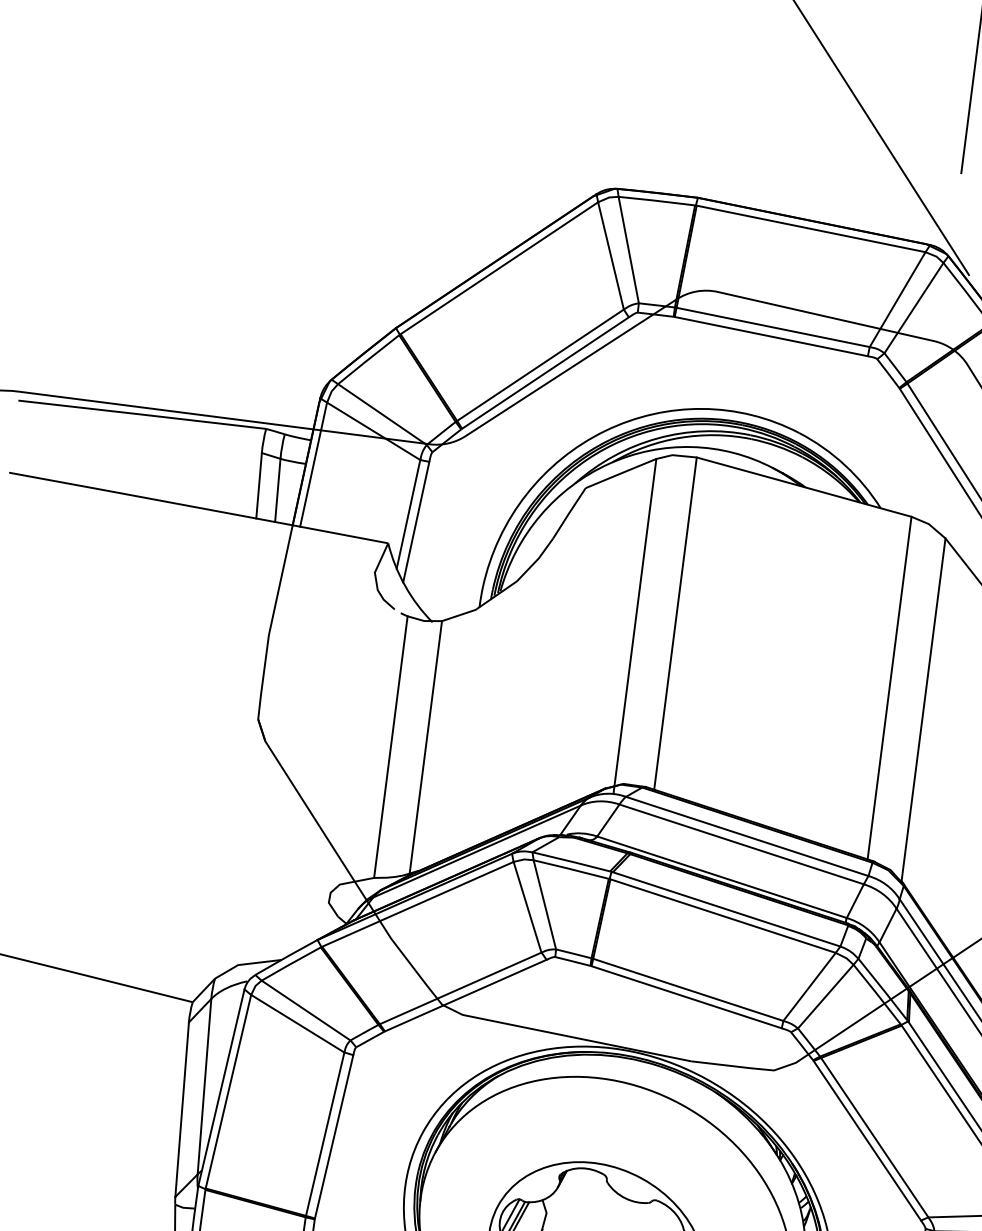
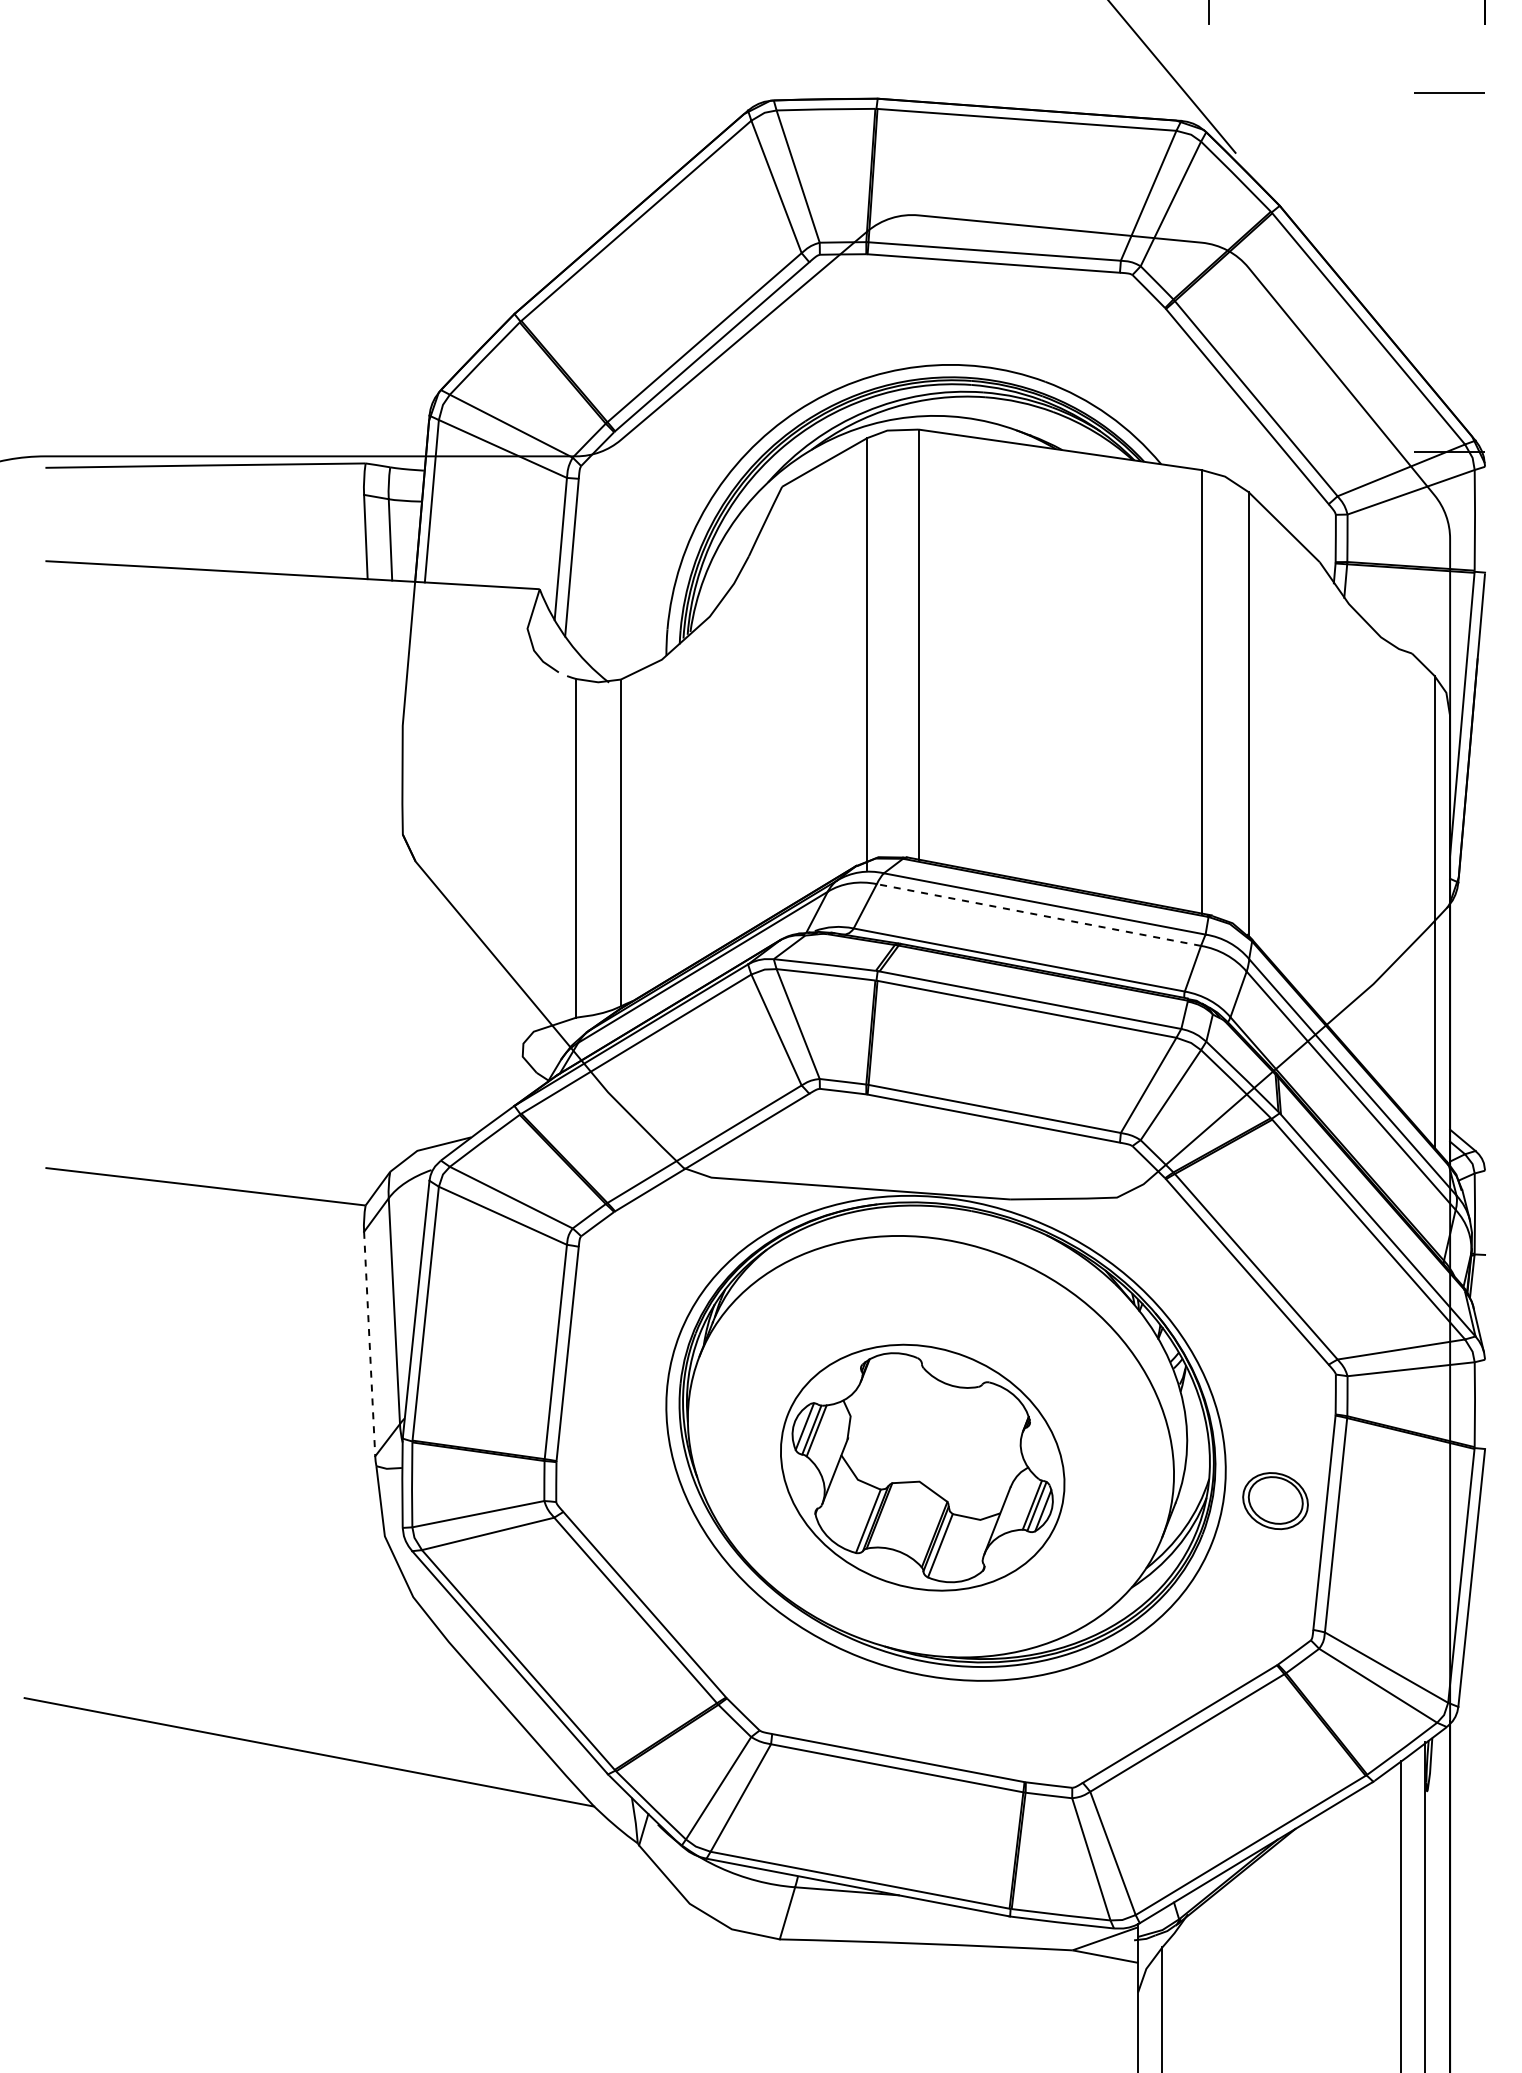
line: (741, 843) -> (1038, 914), solid -> dashed
line: (181, 1109) -> (369, 1344), solid -> dashed

